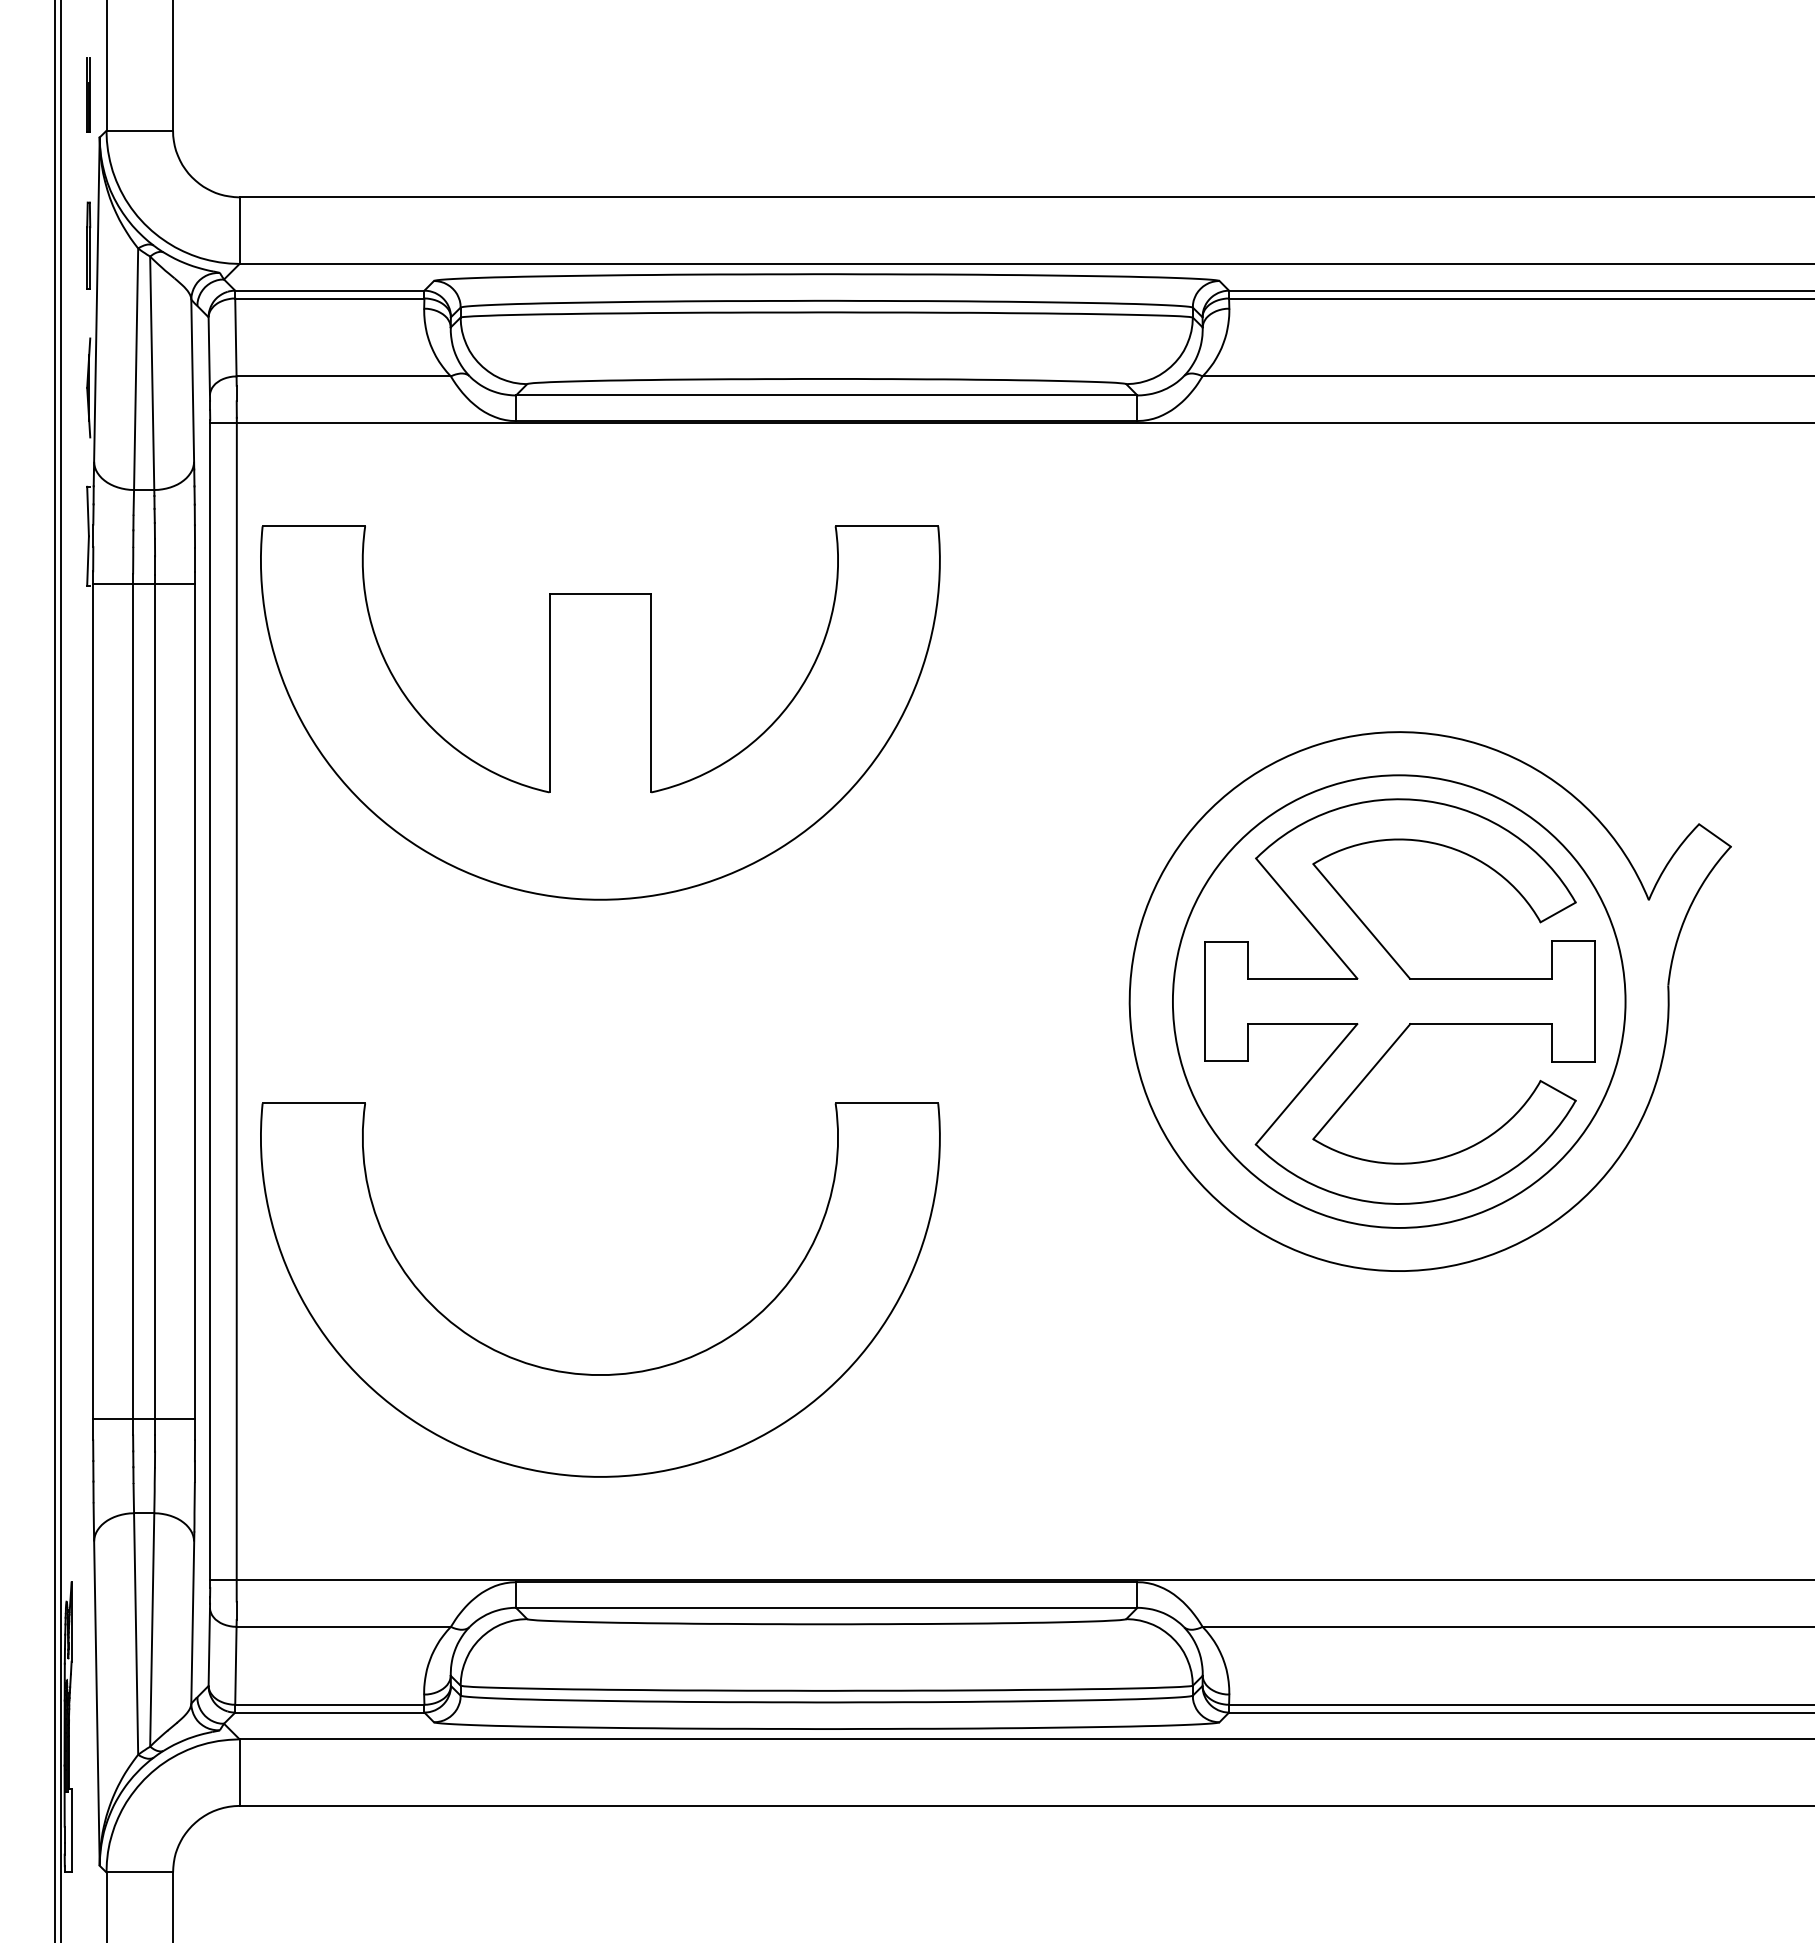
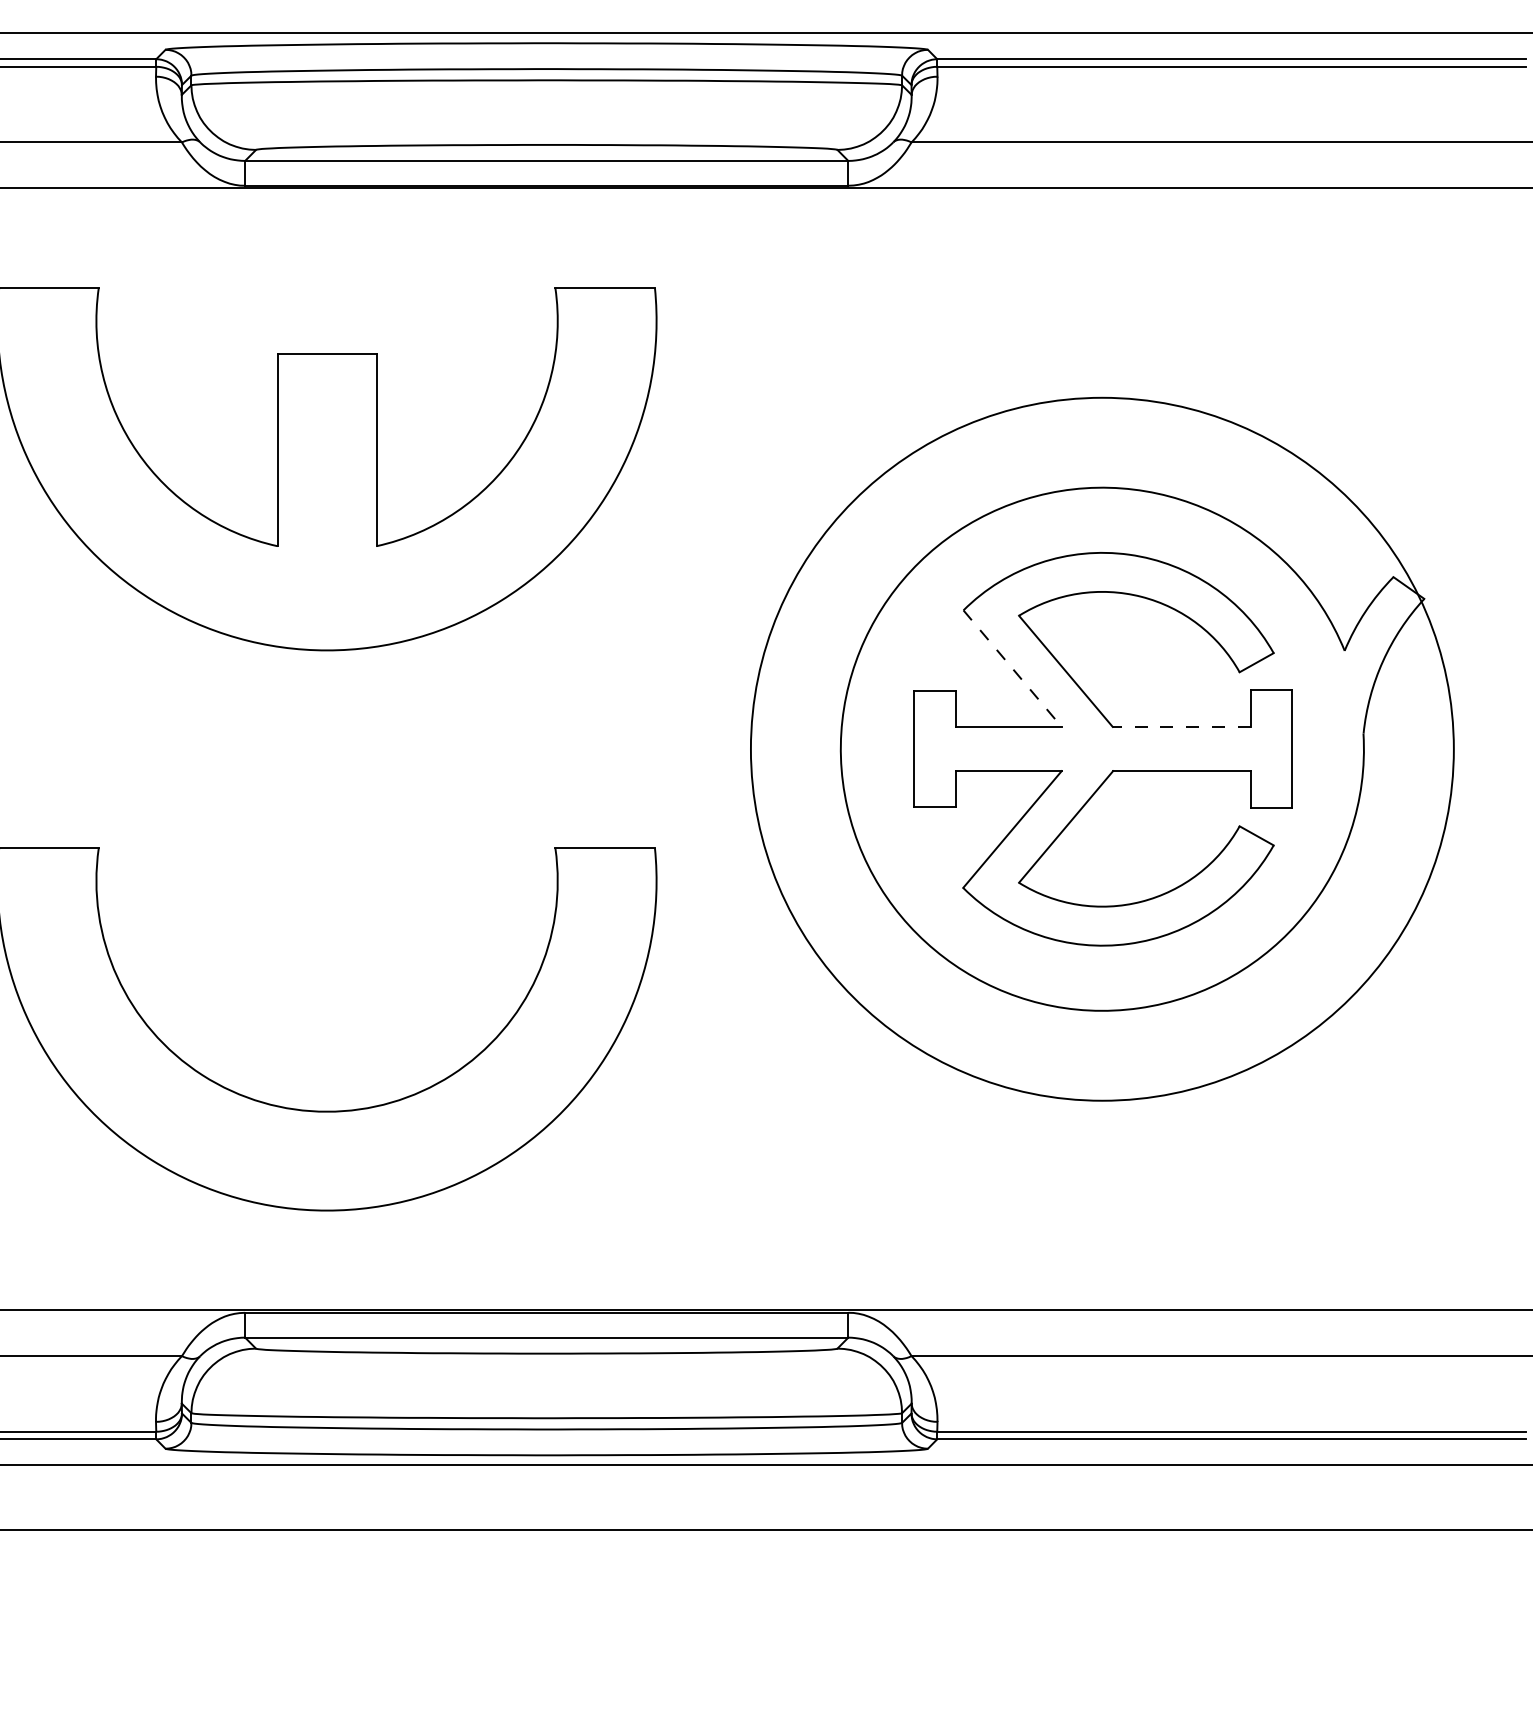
line: (1306, 918) -> (1012, 668), solid -> dashed
line: (1480, 978) -> (1181, 726), solid -> dashed
circle: (1398, 1001) -> (1101, 749), size x1.6

